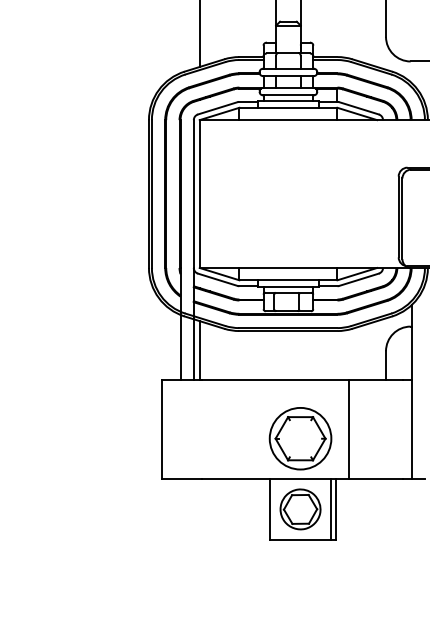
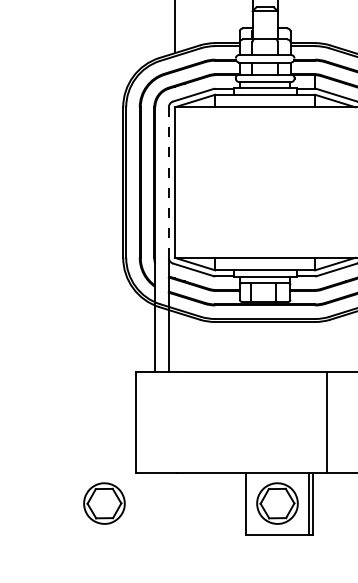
line: (193, 194) -> (168, 183), solid -> dashed
line: (199, 350) -> (174, 341), removed
part: (300, 438) -> (277, 431), removed
part: (130, 509) -> (104, 503), added

